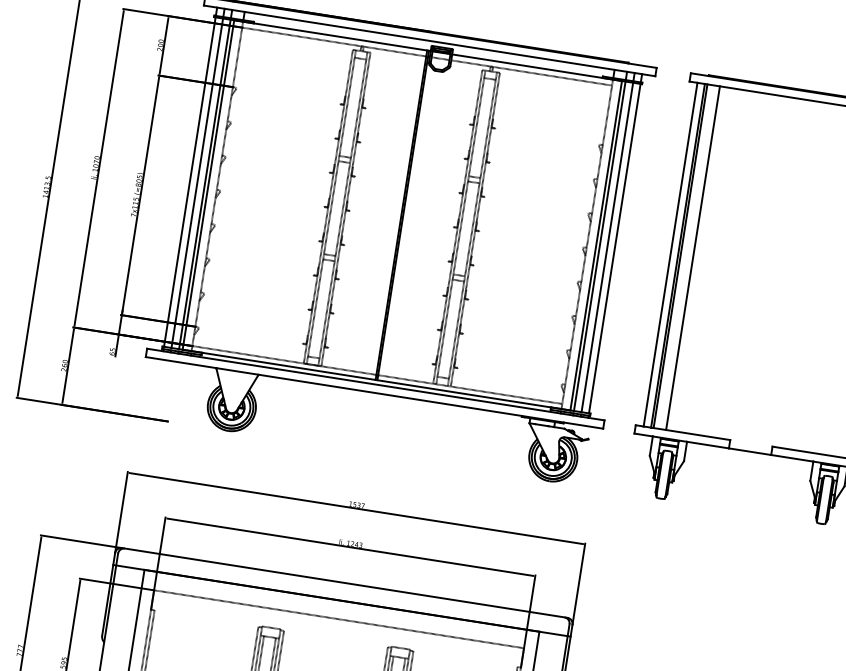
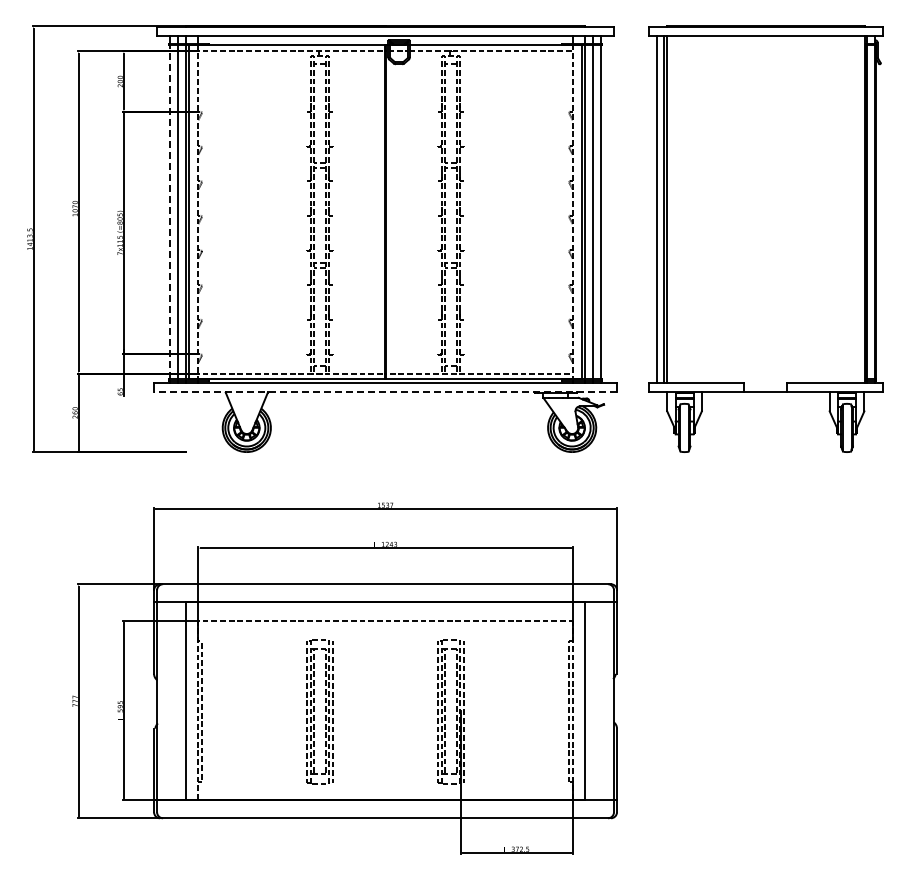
line: (189, 182) -> (170, 212), solid -> dashed
line: (693, 258) -> (679, 209), removed
line: (374, 392) -> (385, 391), solid -> dashed

